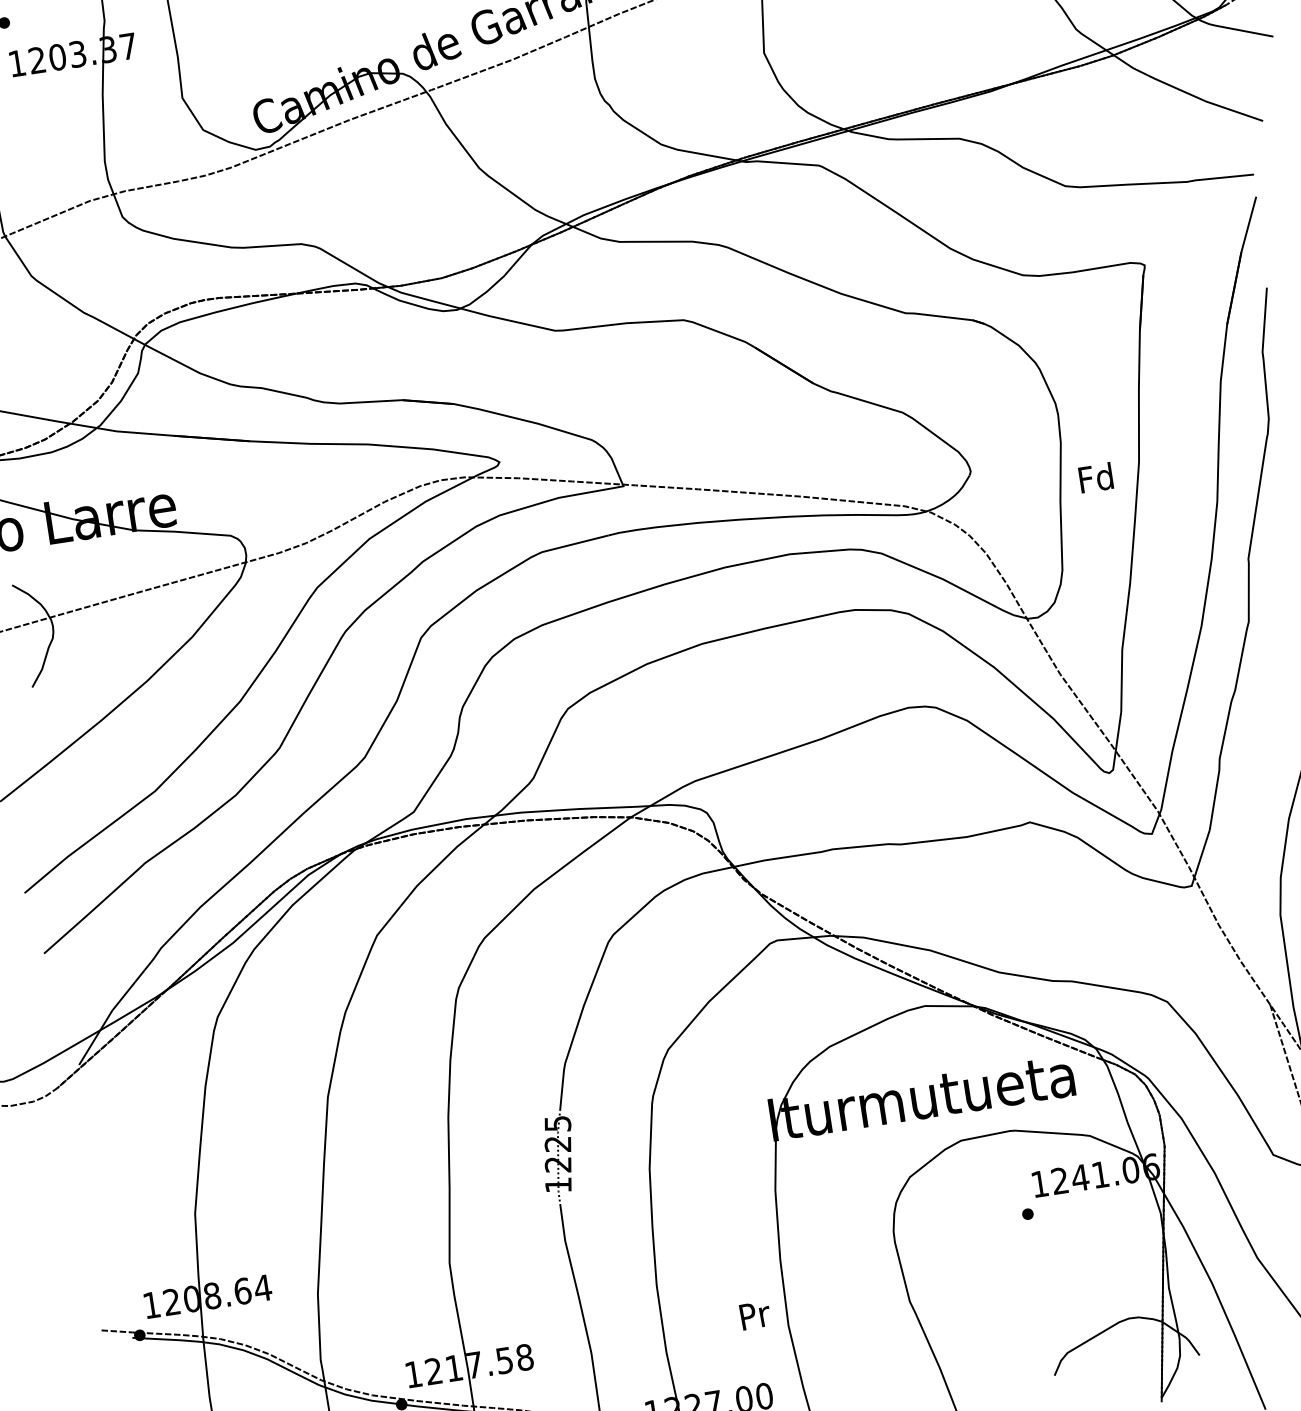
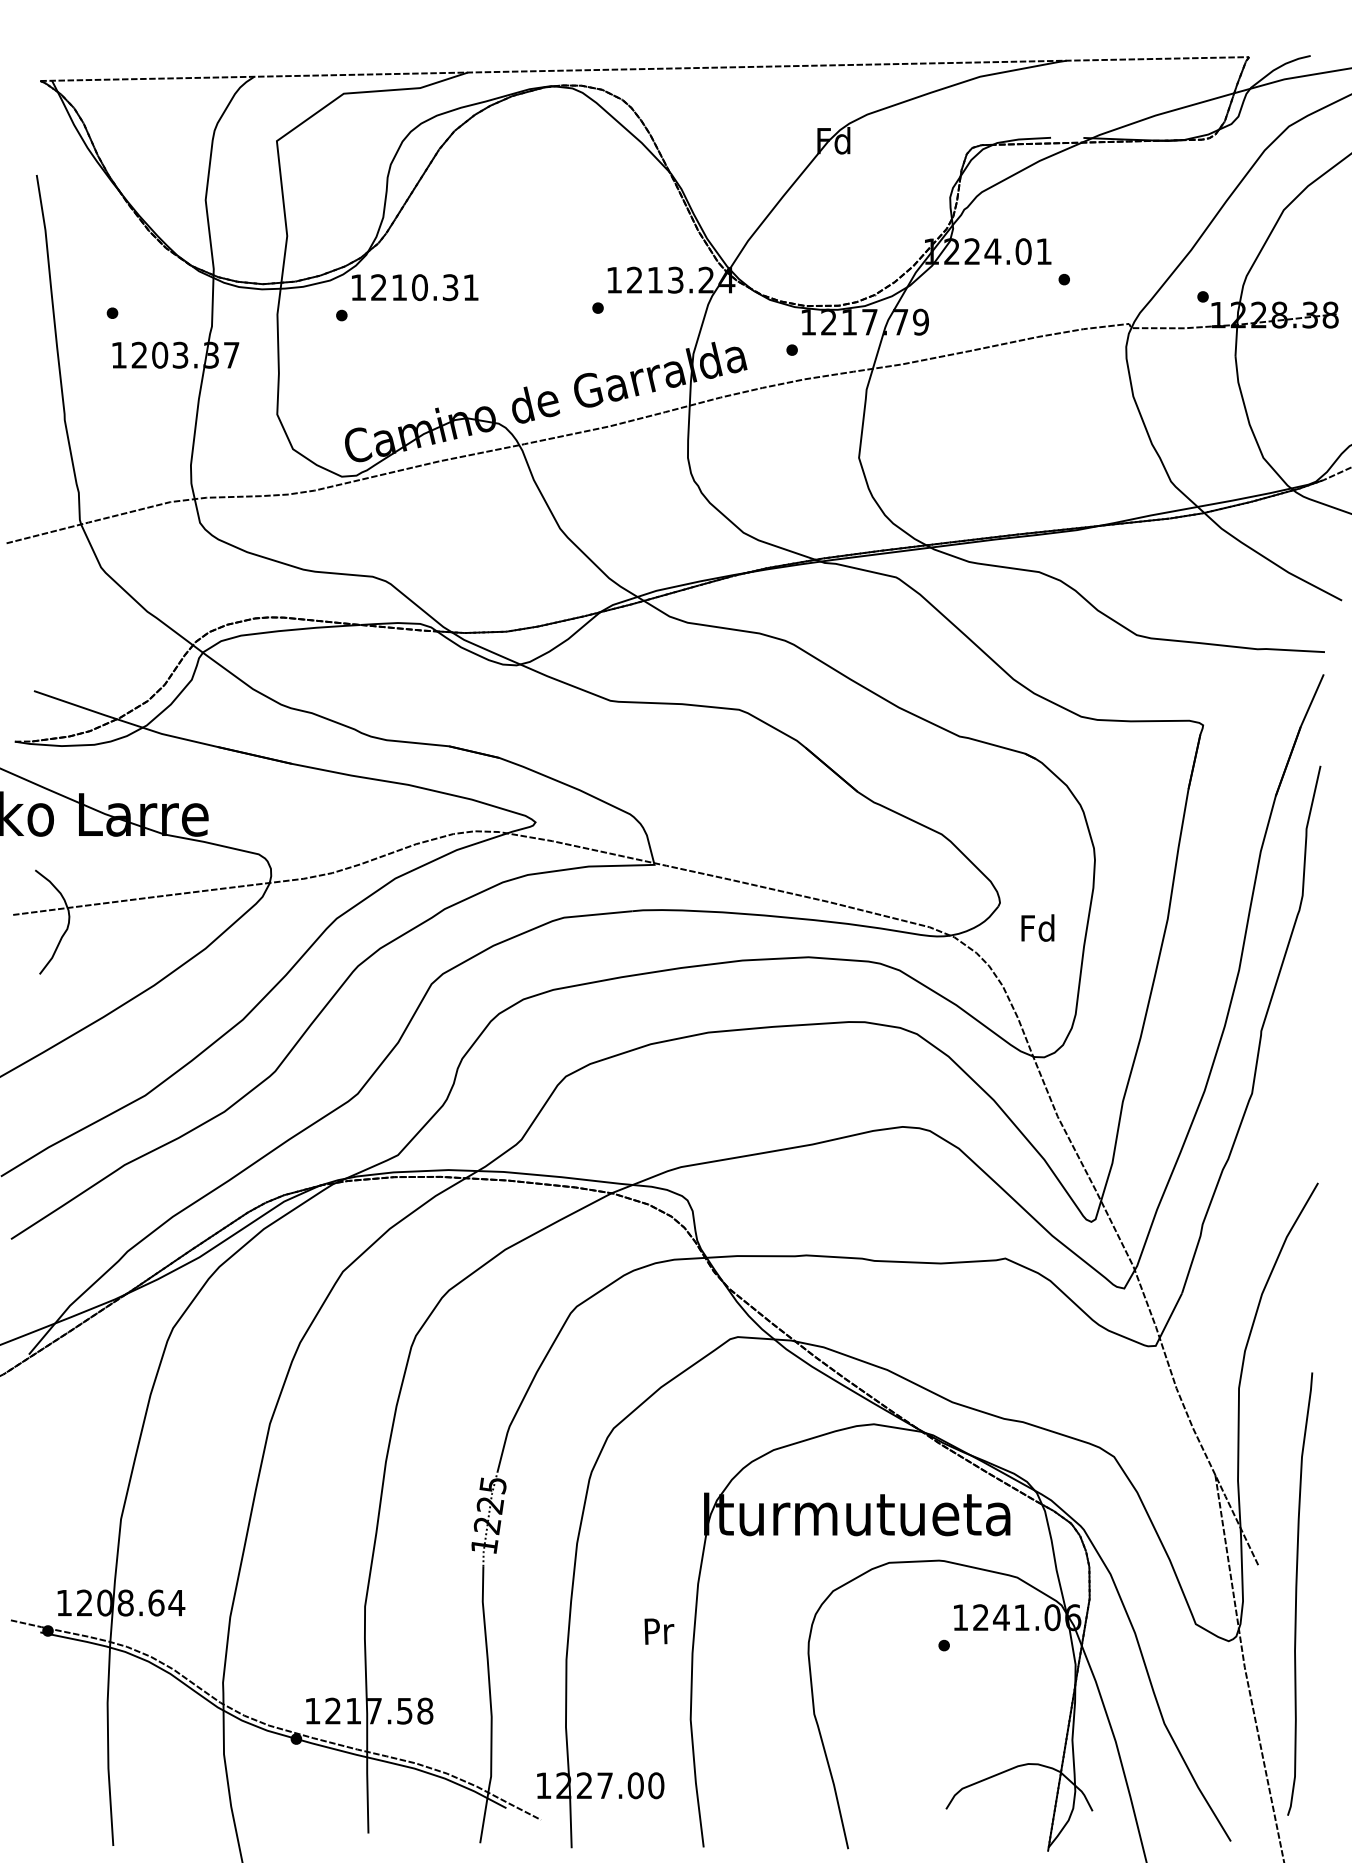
text: (1095, 477) -> (1037, 927), moved
text: (755, 1315) -> (659, 1631), moved

